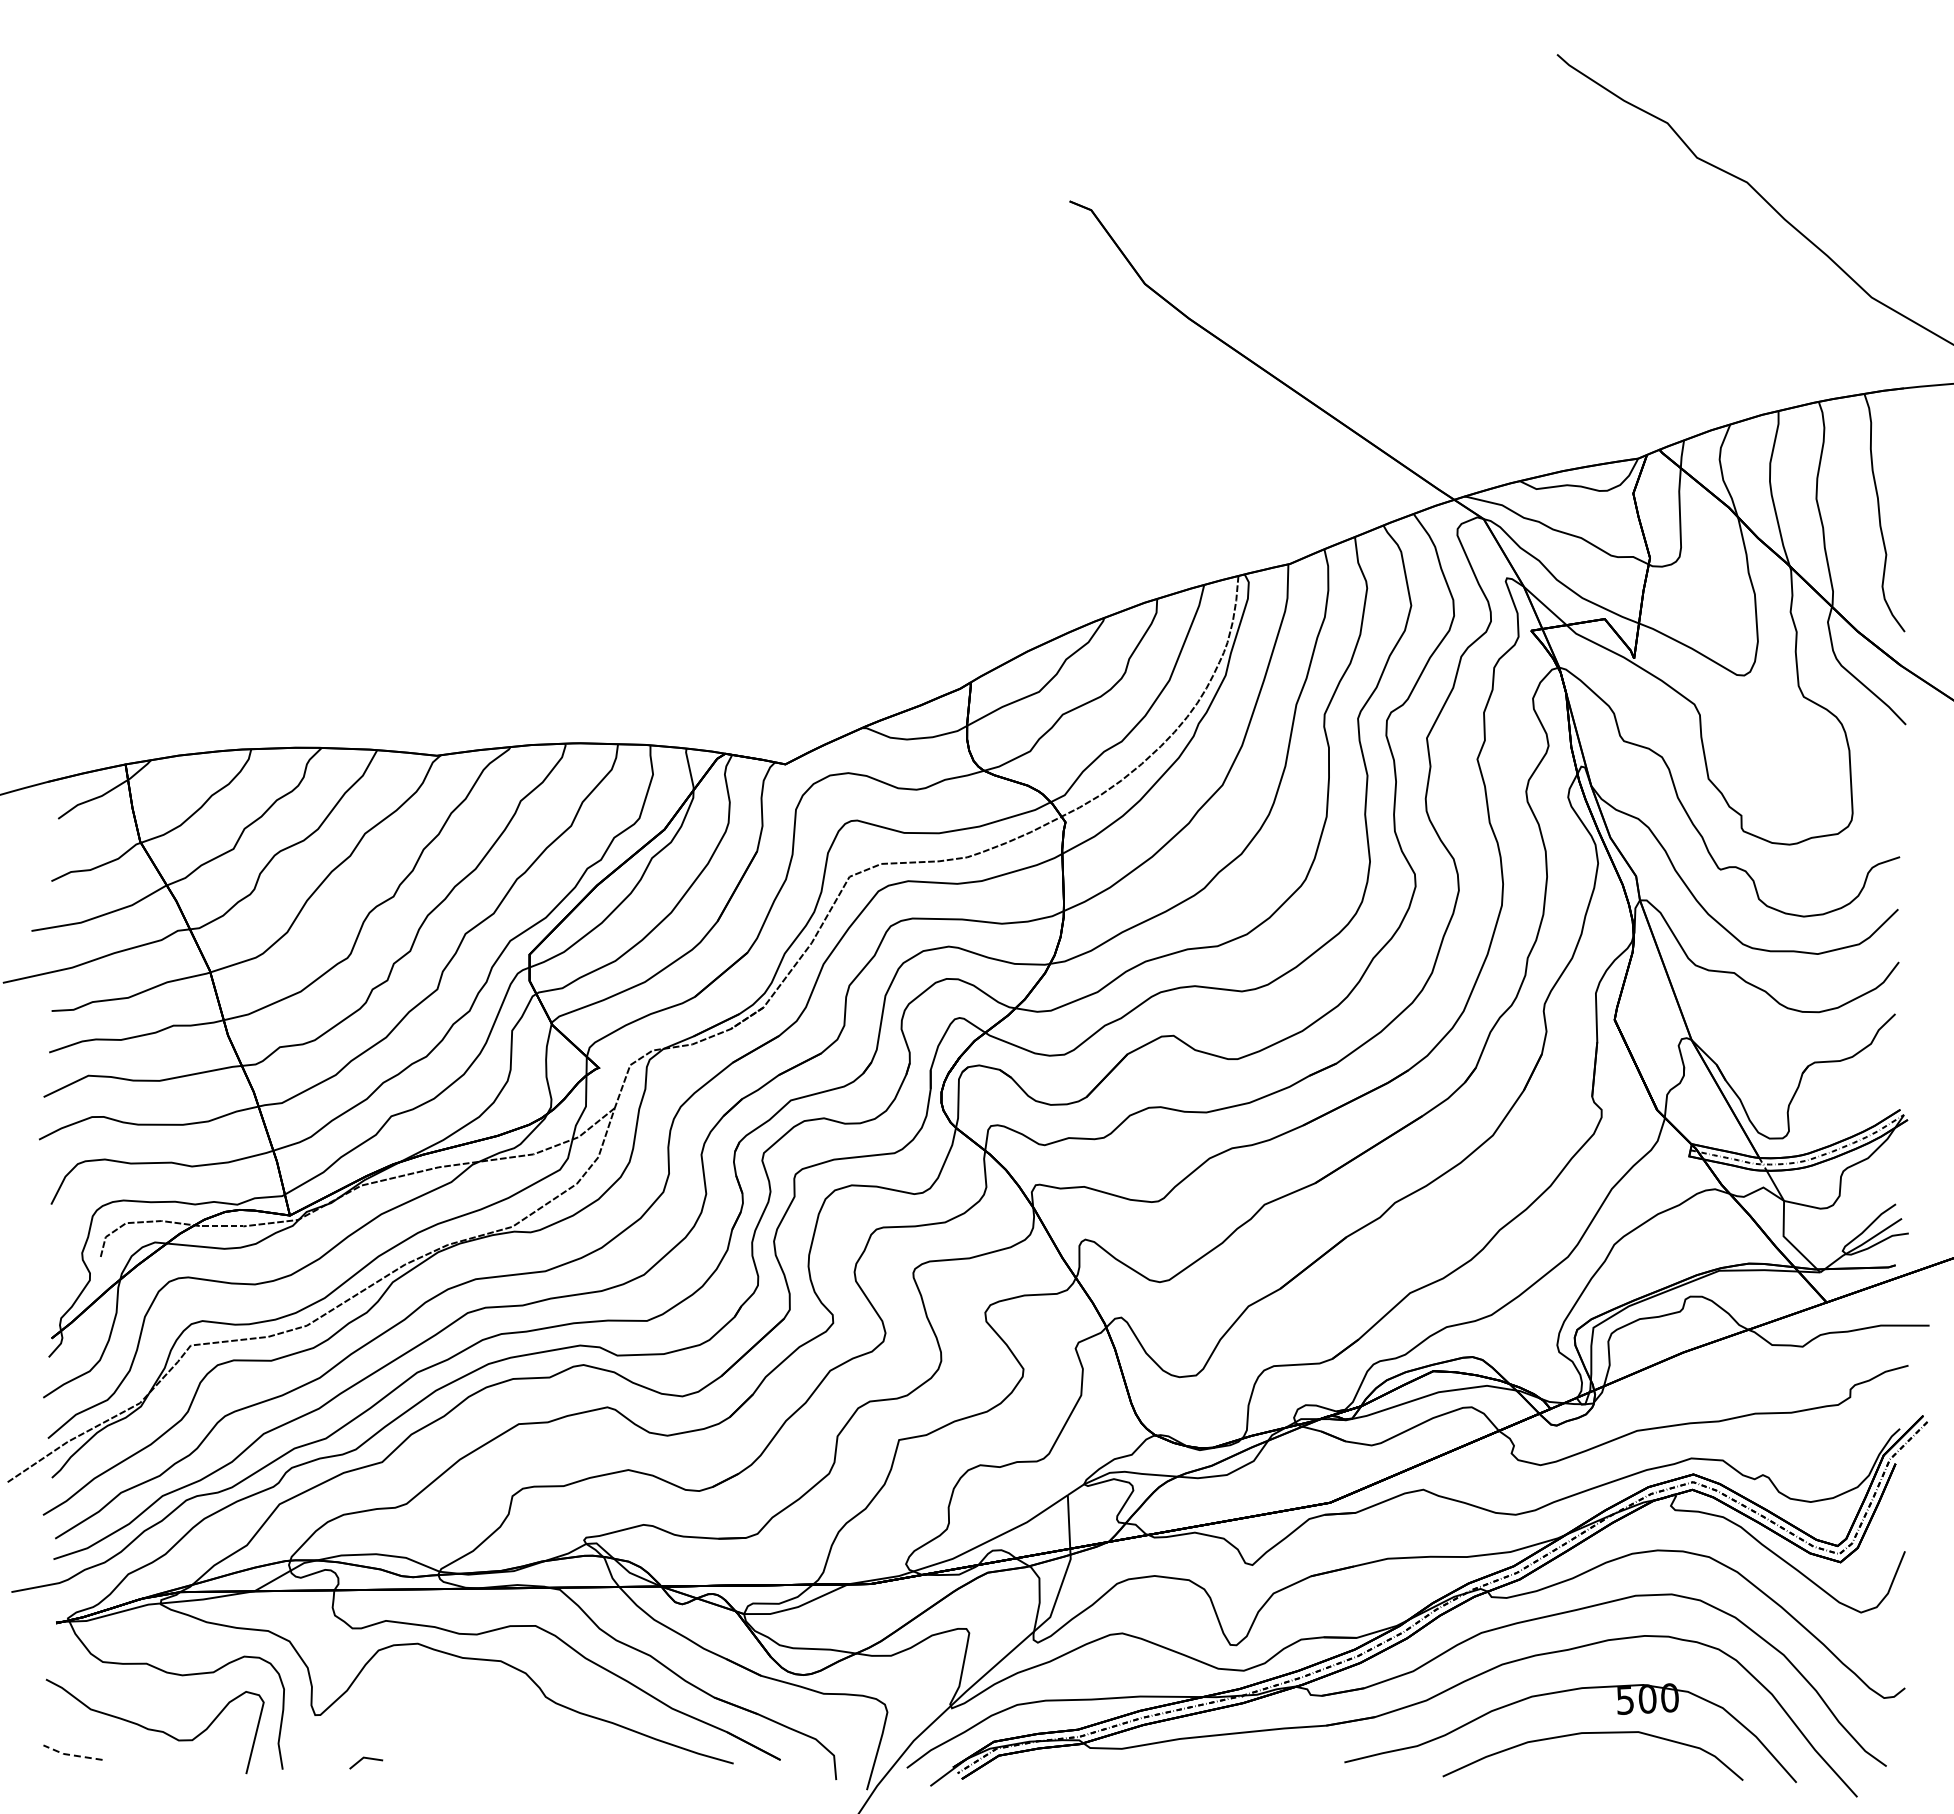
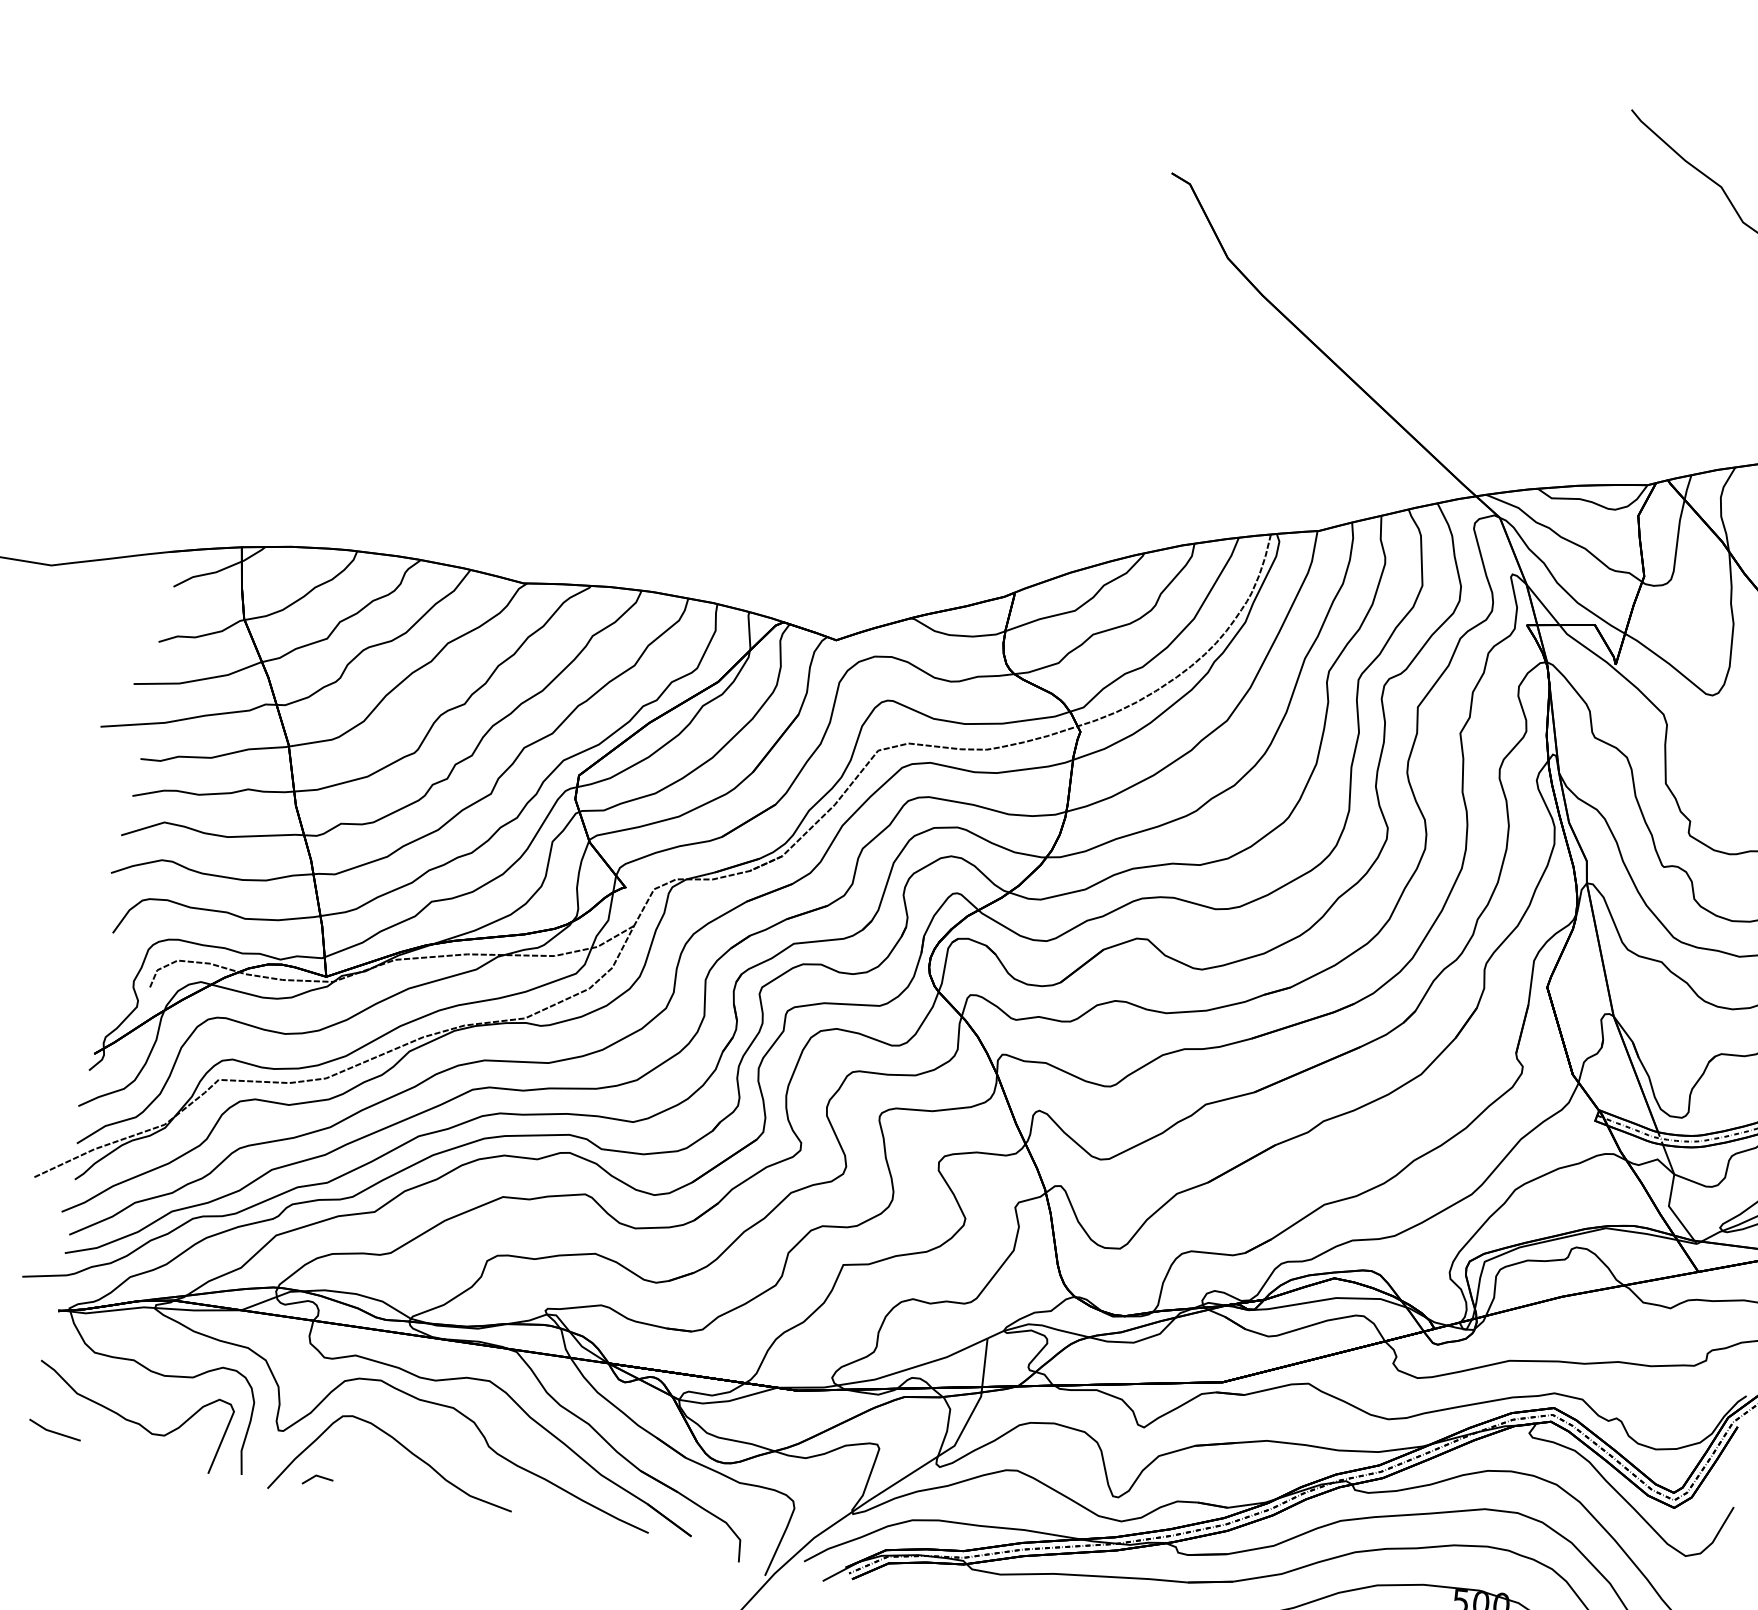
curve: (456, 1714) -> (405, 1449), added
line: (71, 1755) -> (53, 1432), dashed -> solid

